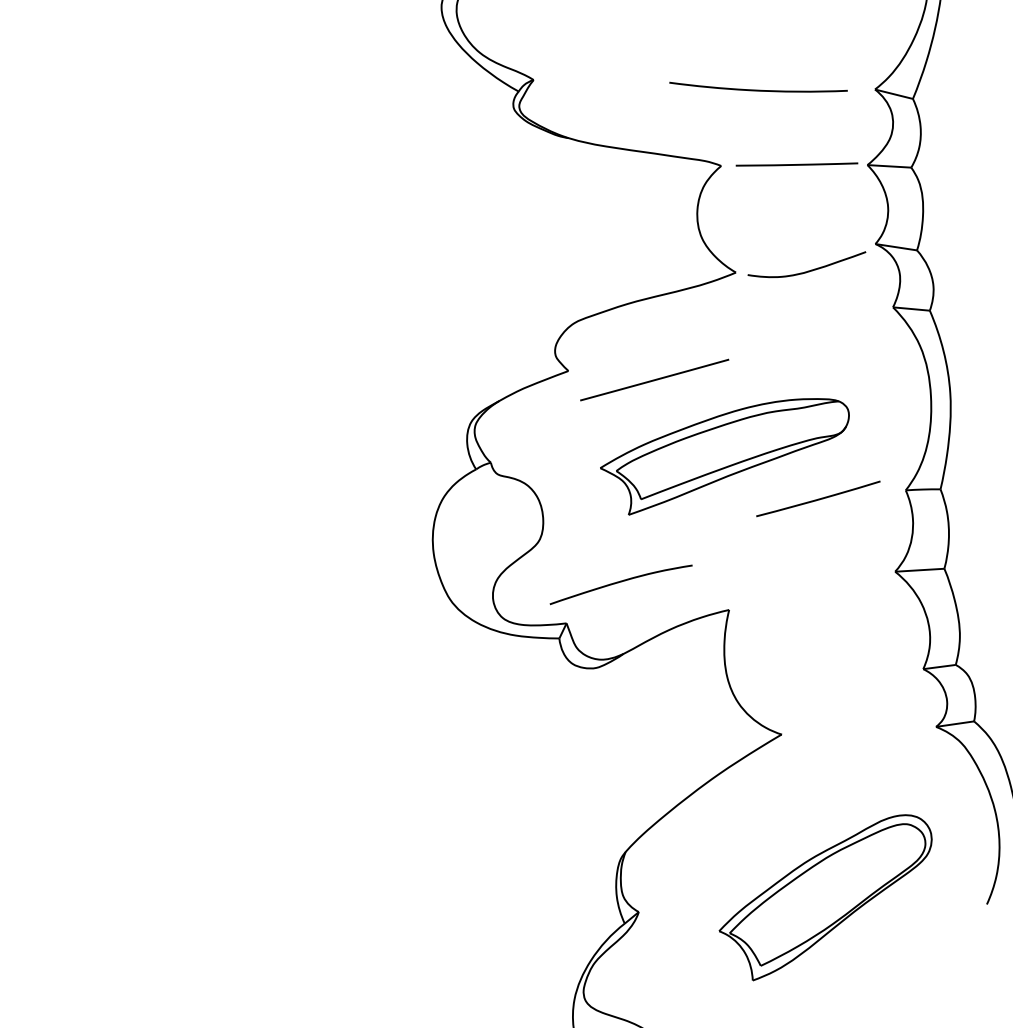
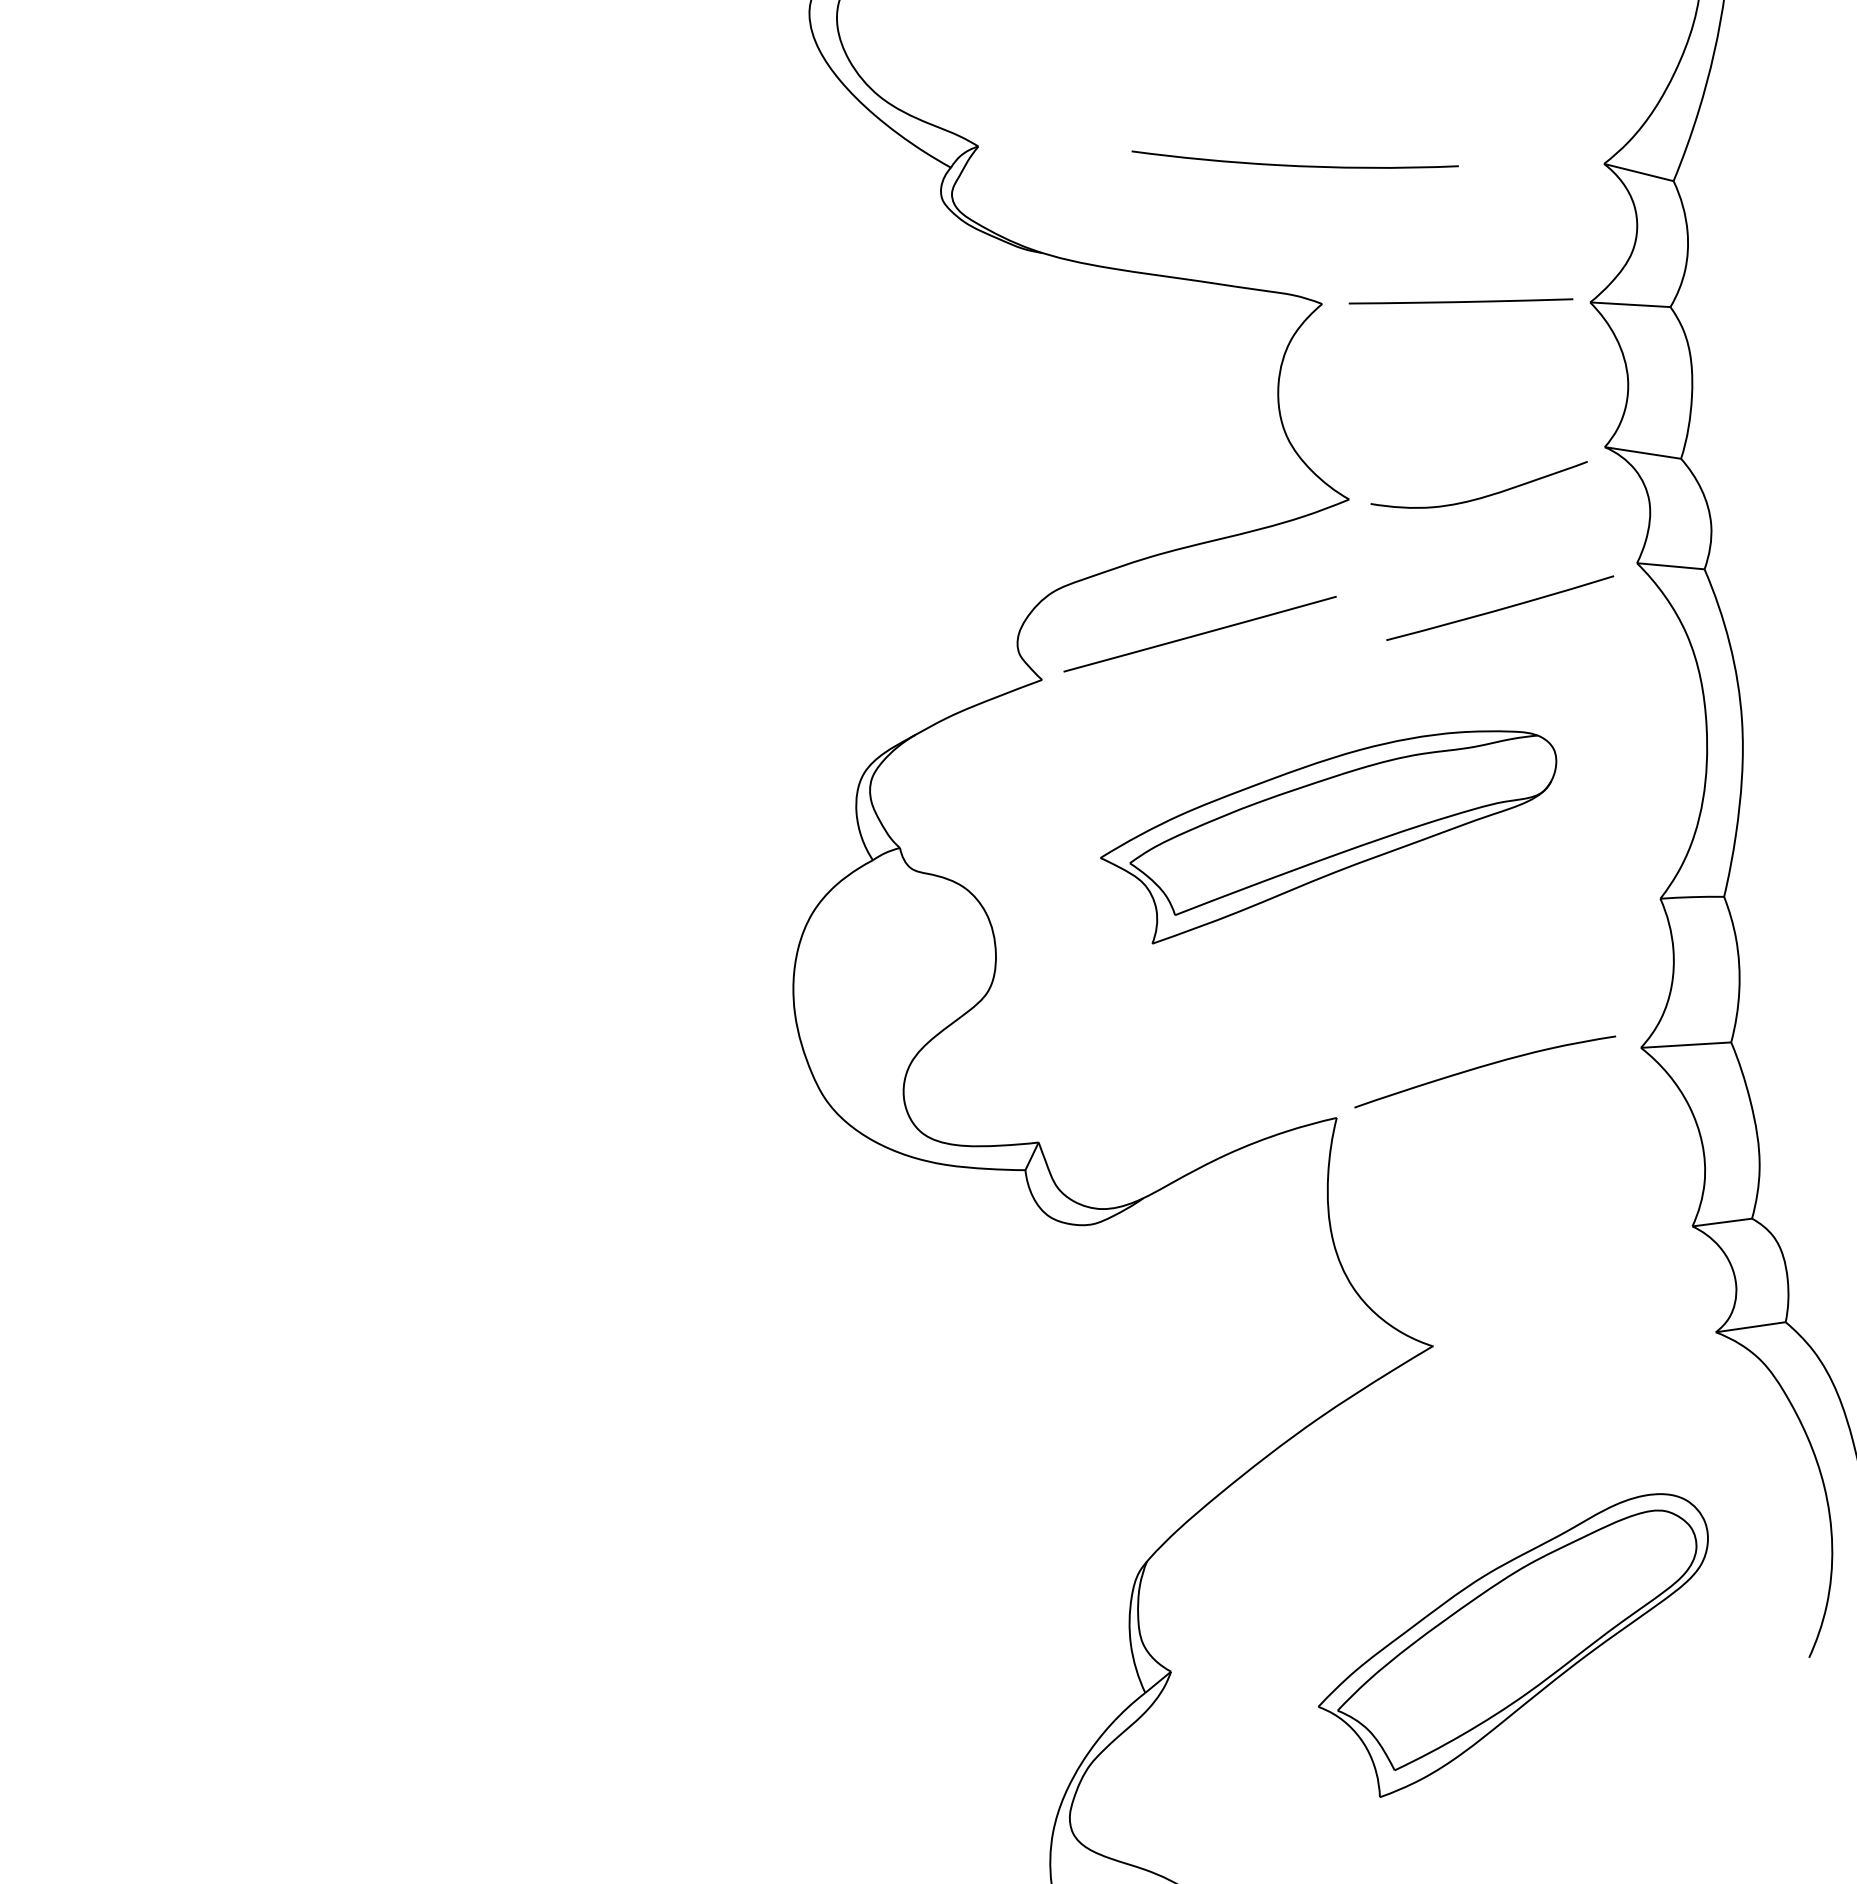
curve: (758, 89) -> (1295, 163), moved
line: (654, 379) -> (1199, 633), moved
line: (818, 498) -> (1500, 607), moved
curve: (620, 582) -> (1483, 1067), moved

